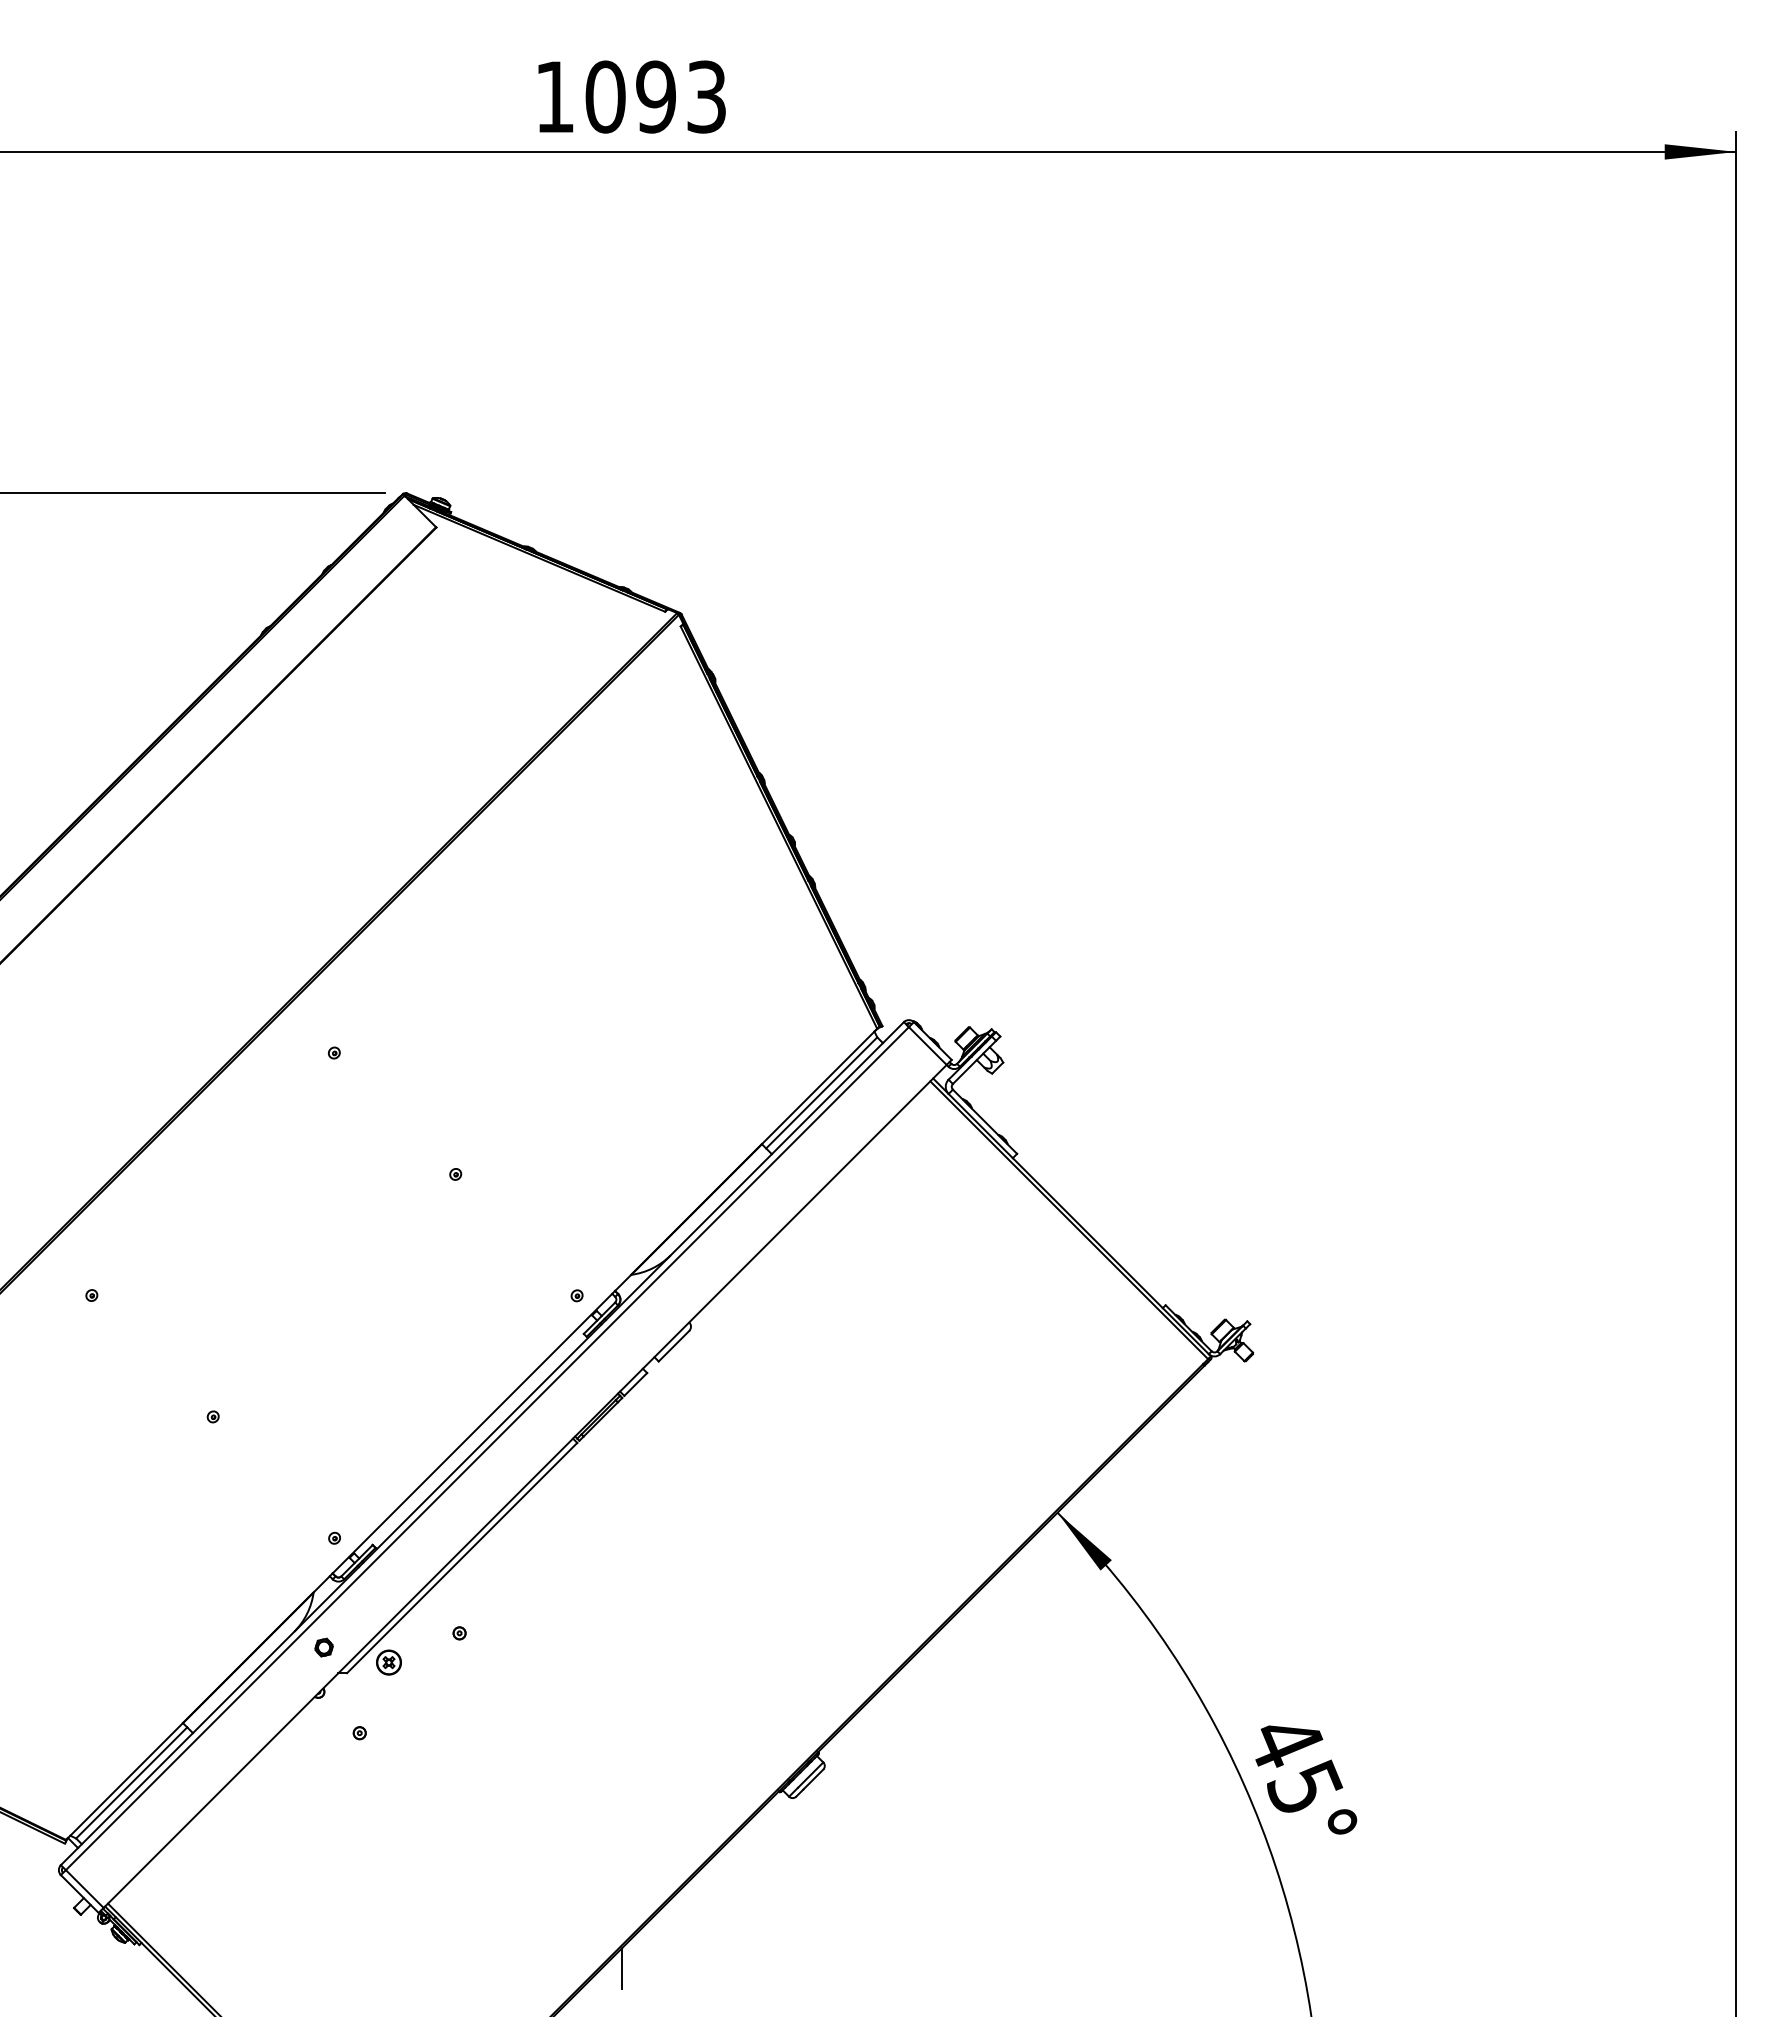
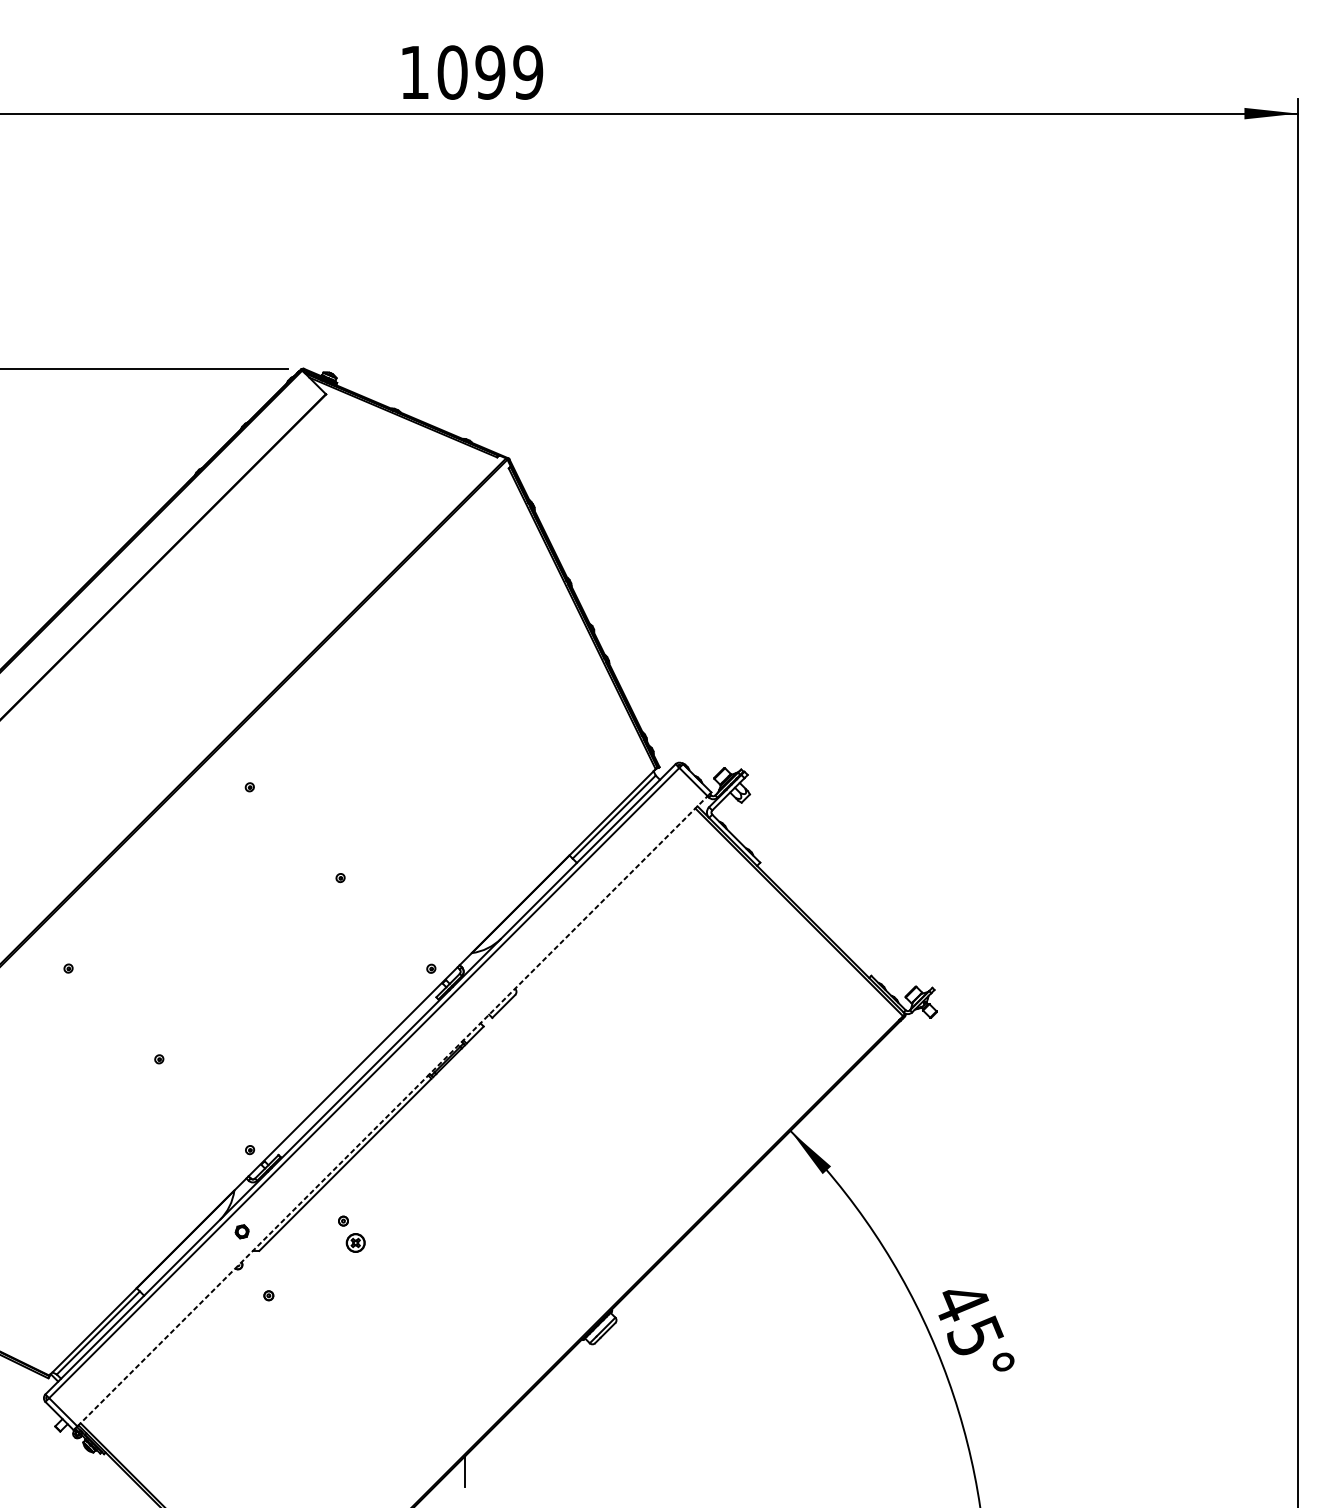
text: (706, 96) -> (528, 72), 1093 -> 1099
line: (525, 1486) -> (392, 1111), solid -> dashed
part: (388, 1662) -> (355, 1242), moved

